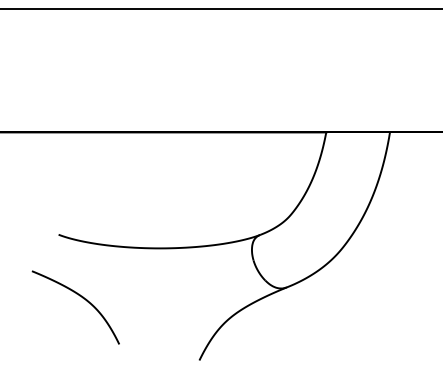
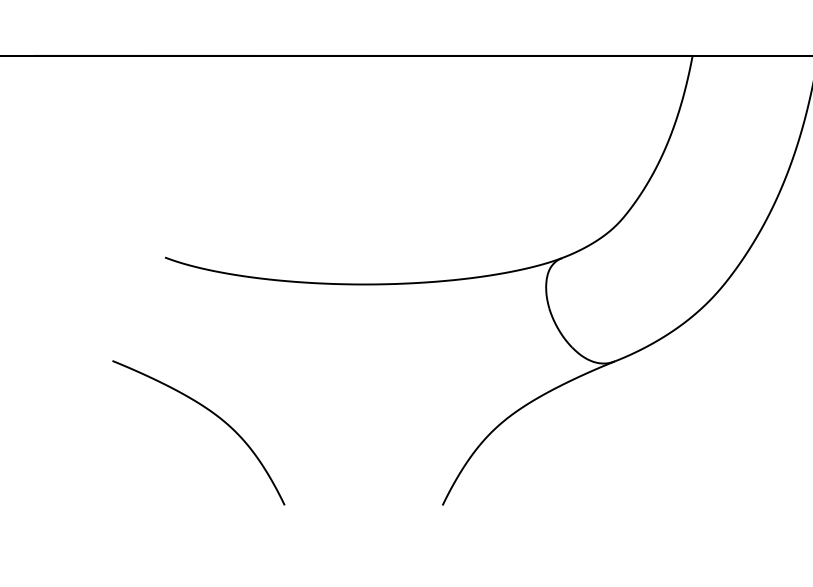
curve: (82, 298) -> (212, 414), moved

